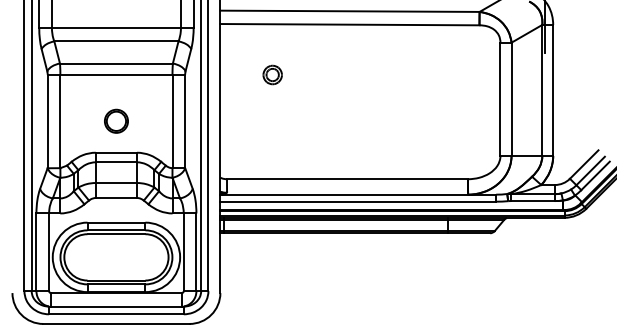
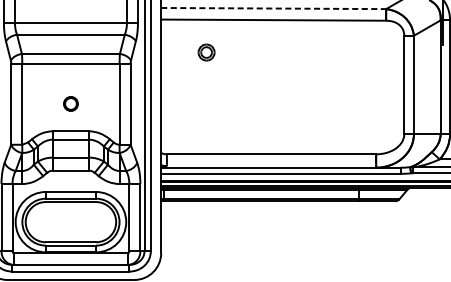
line: (350, 11) -> (274, 8), solid -> dashed
part: (272, 74) -> (206, 52), moved
part: (116, 120) -> (70, 103), size x0.7

